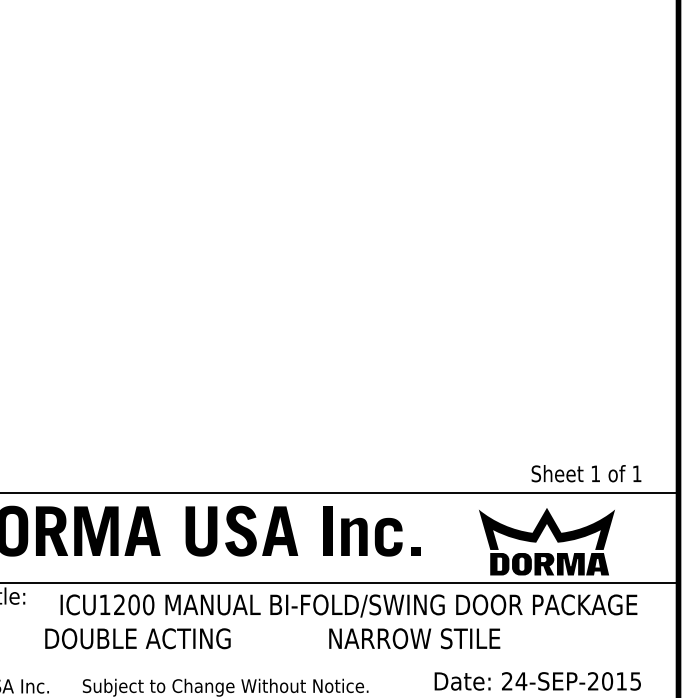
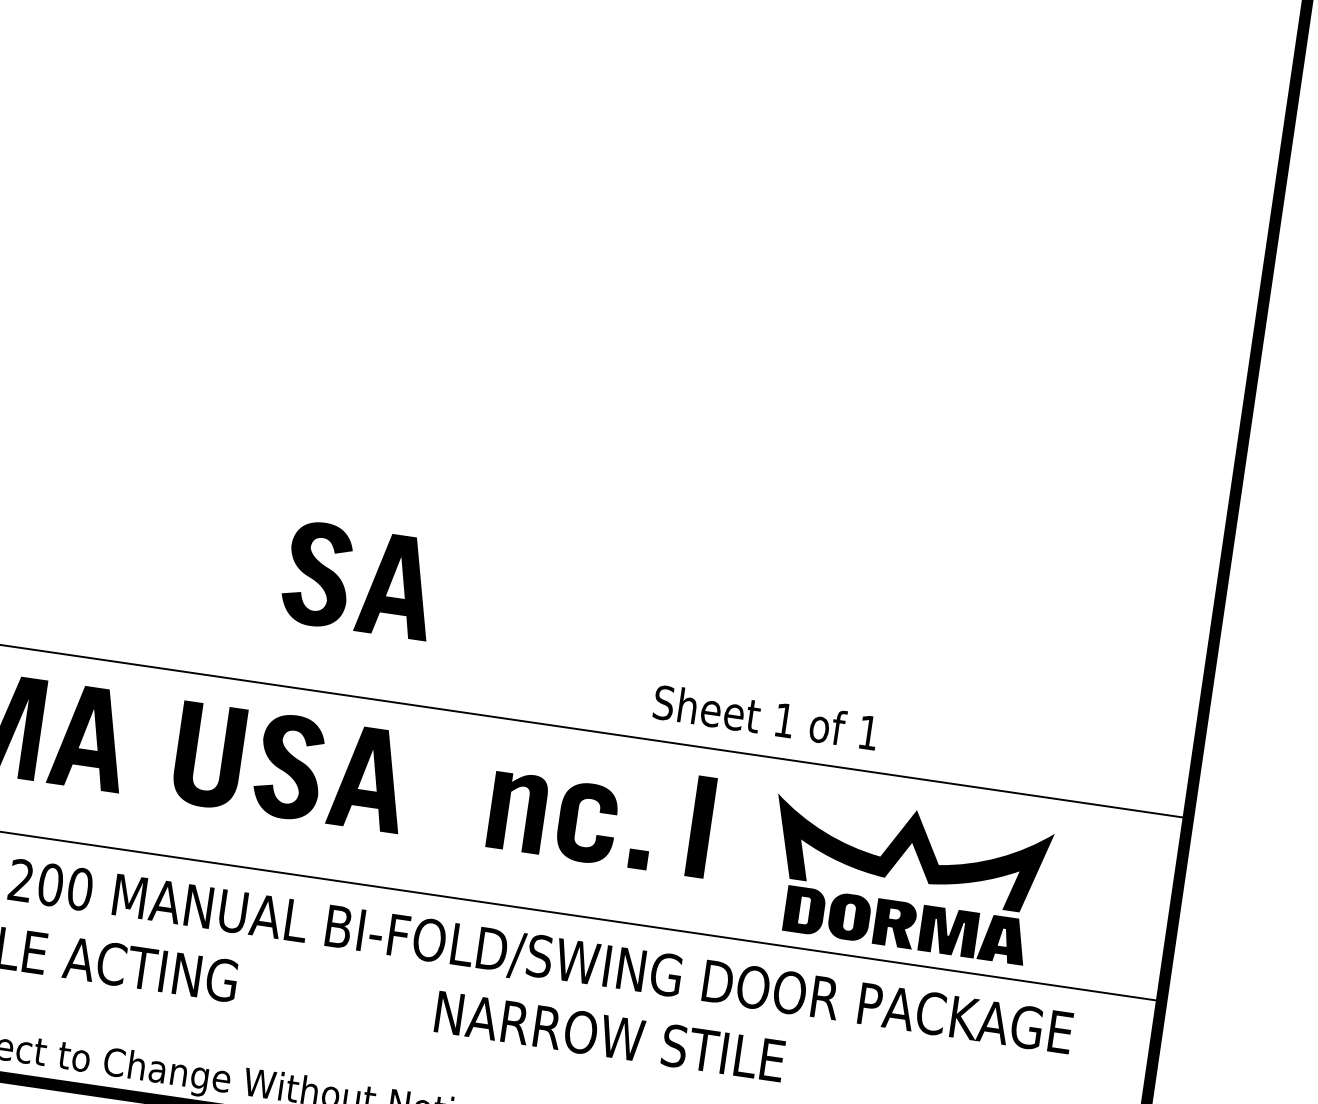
part: (267, 437) -> (370, 584), added
text: (586, 473) -> (765, 717), moved
part: (327, 530) -> (700, 825), moved

